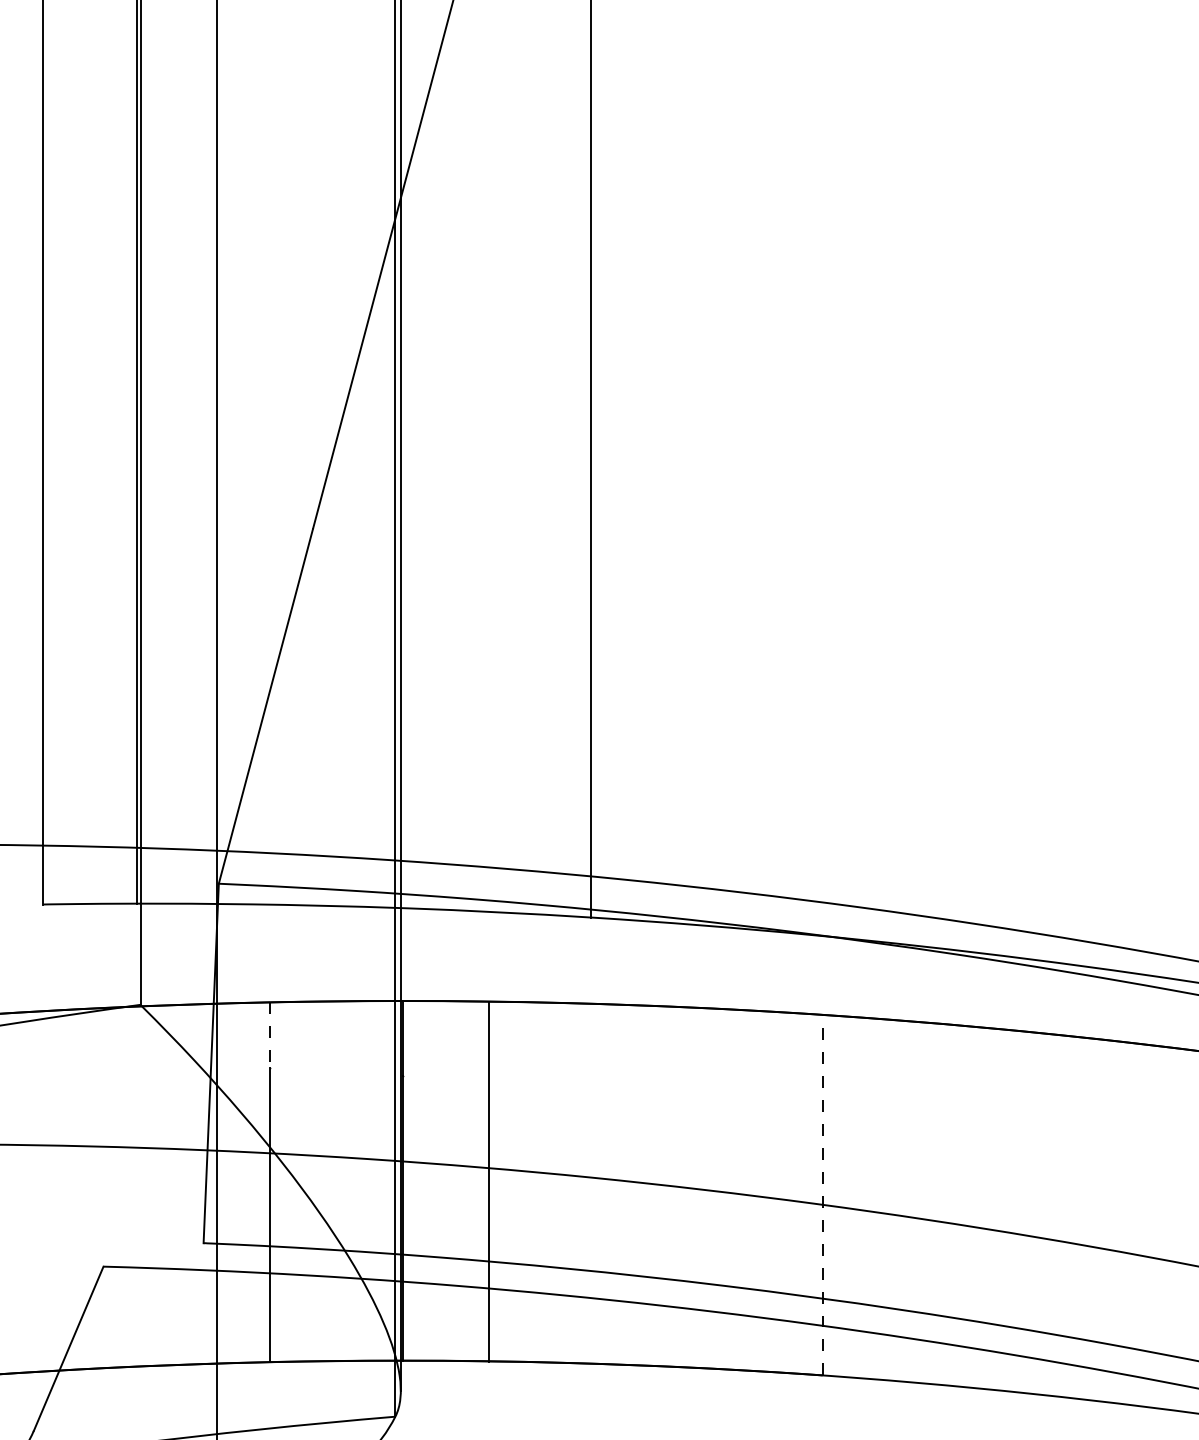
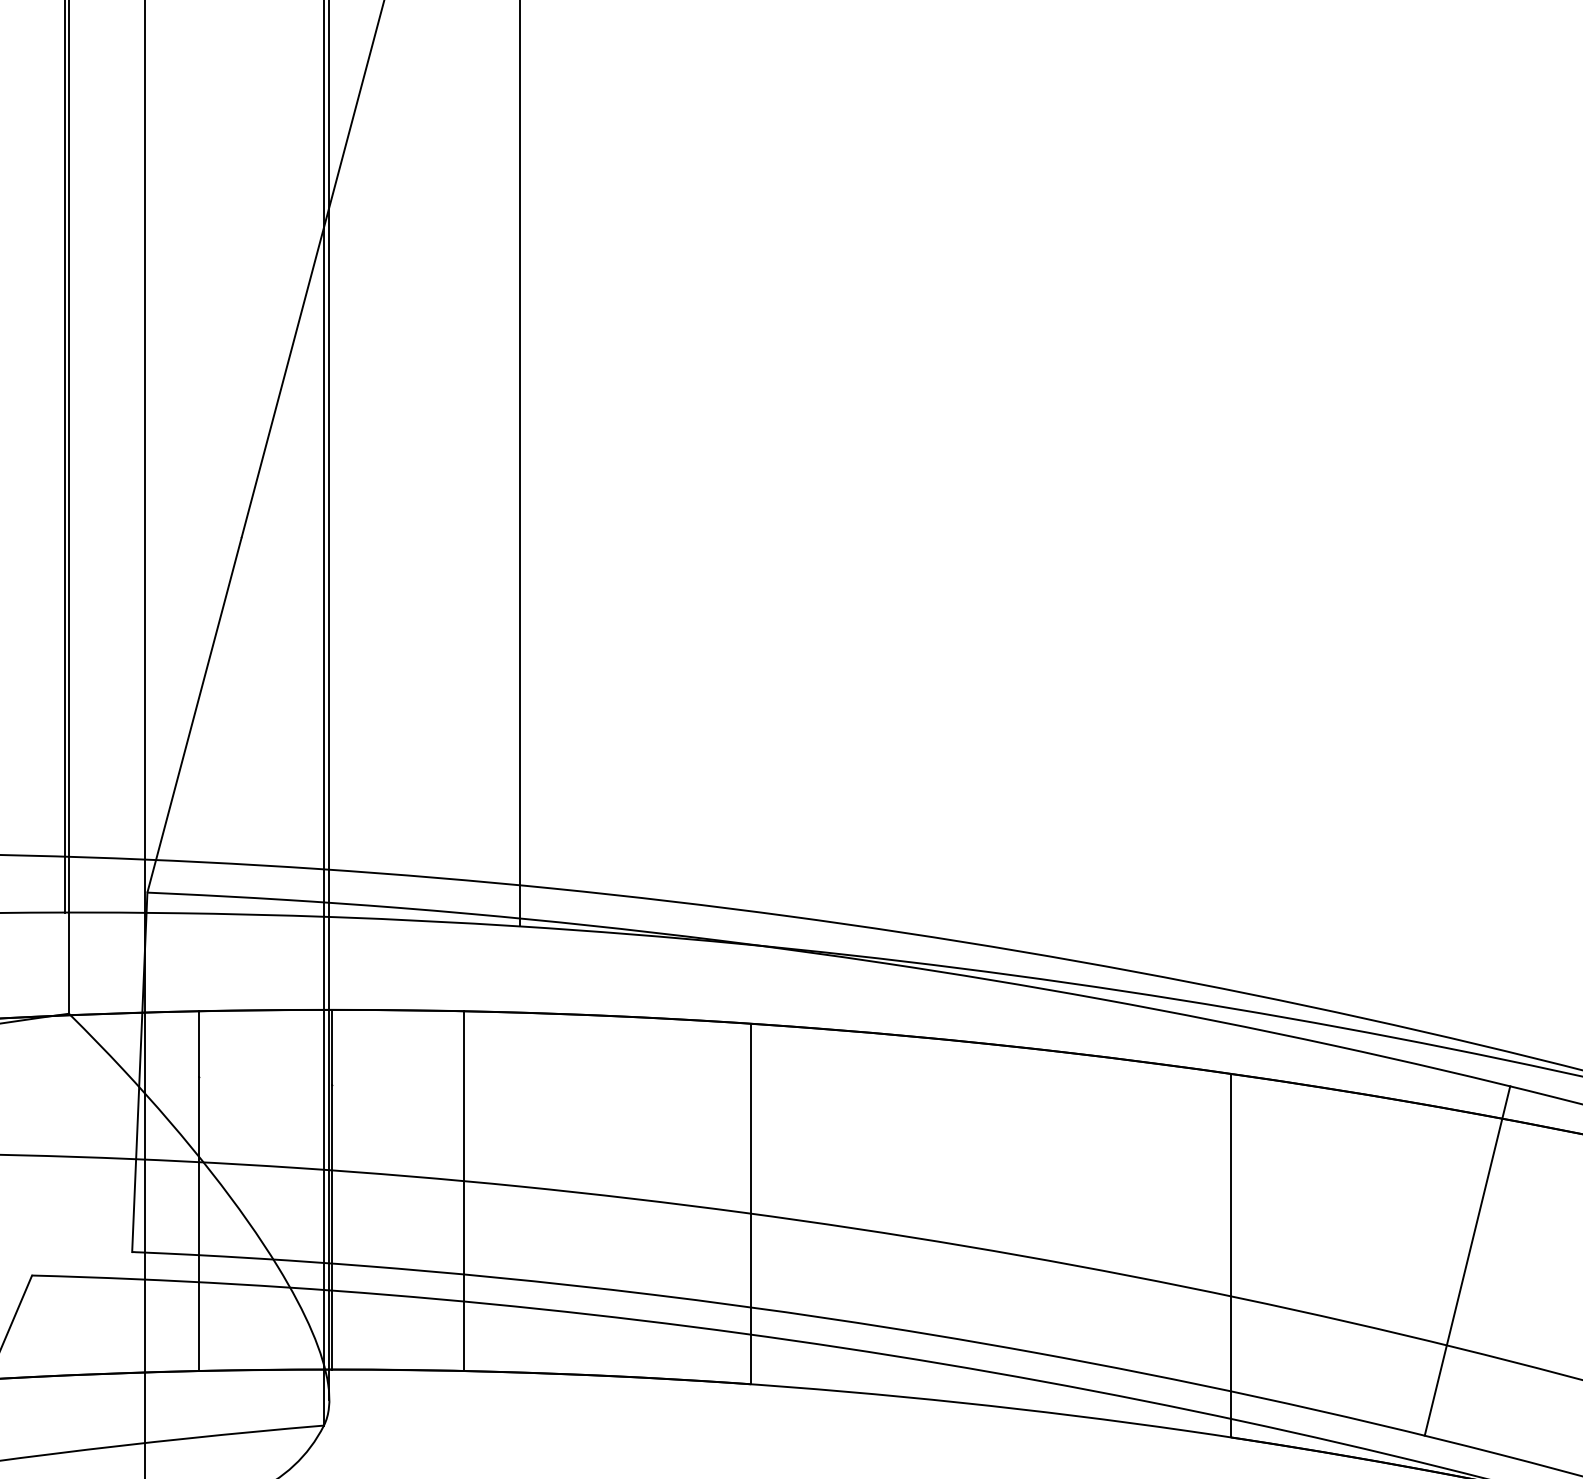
line: (269, 1034) -> (198, 1043), dashed -> solid
line: (488, 1182) -> (464, 1191), moved
line: (822, 1194) -> (751, 1203), dashed -> solid

